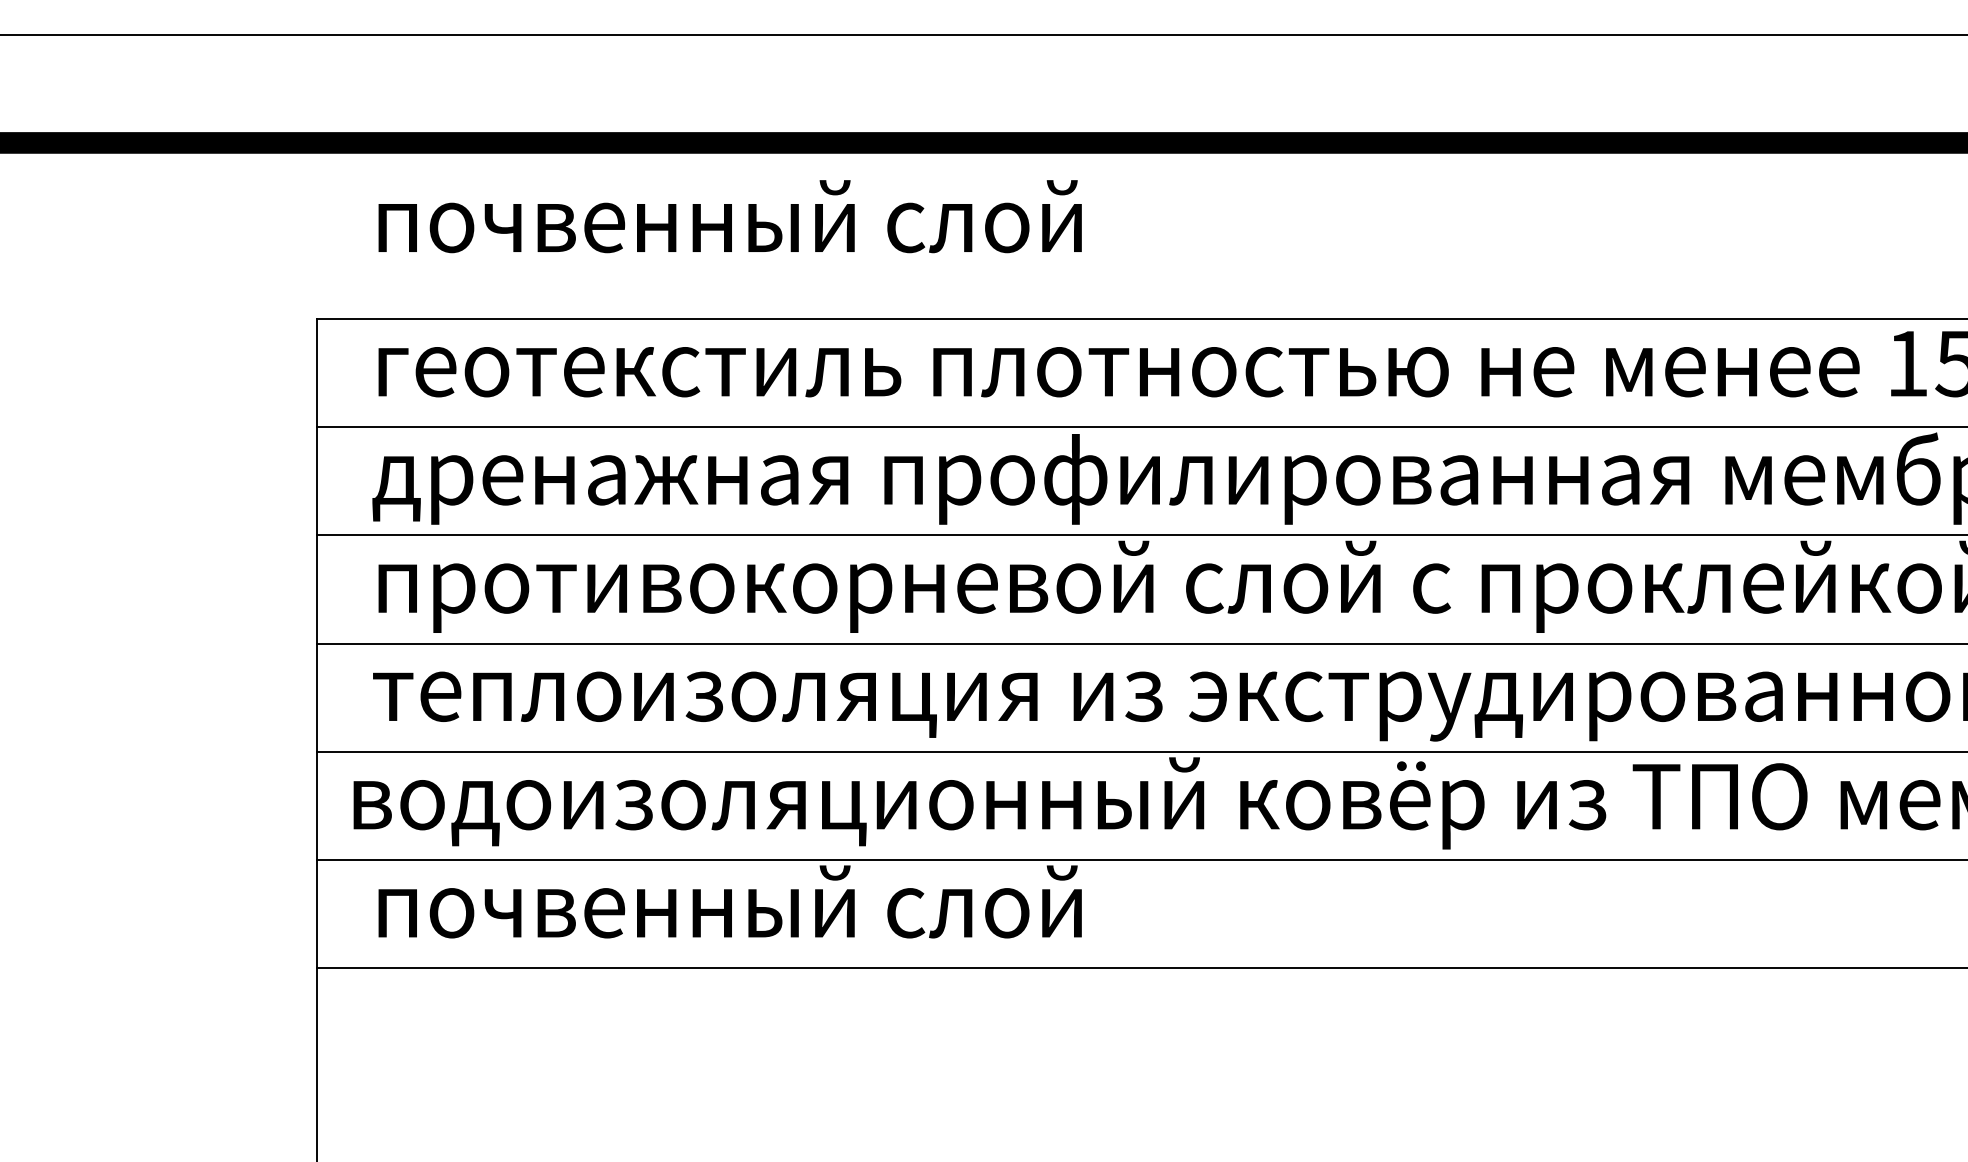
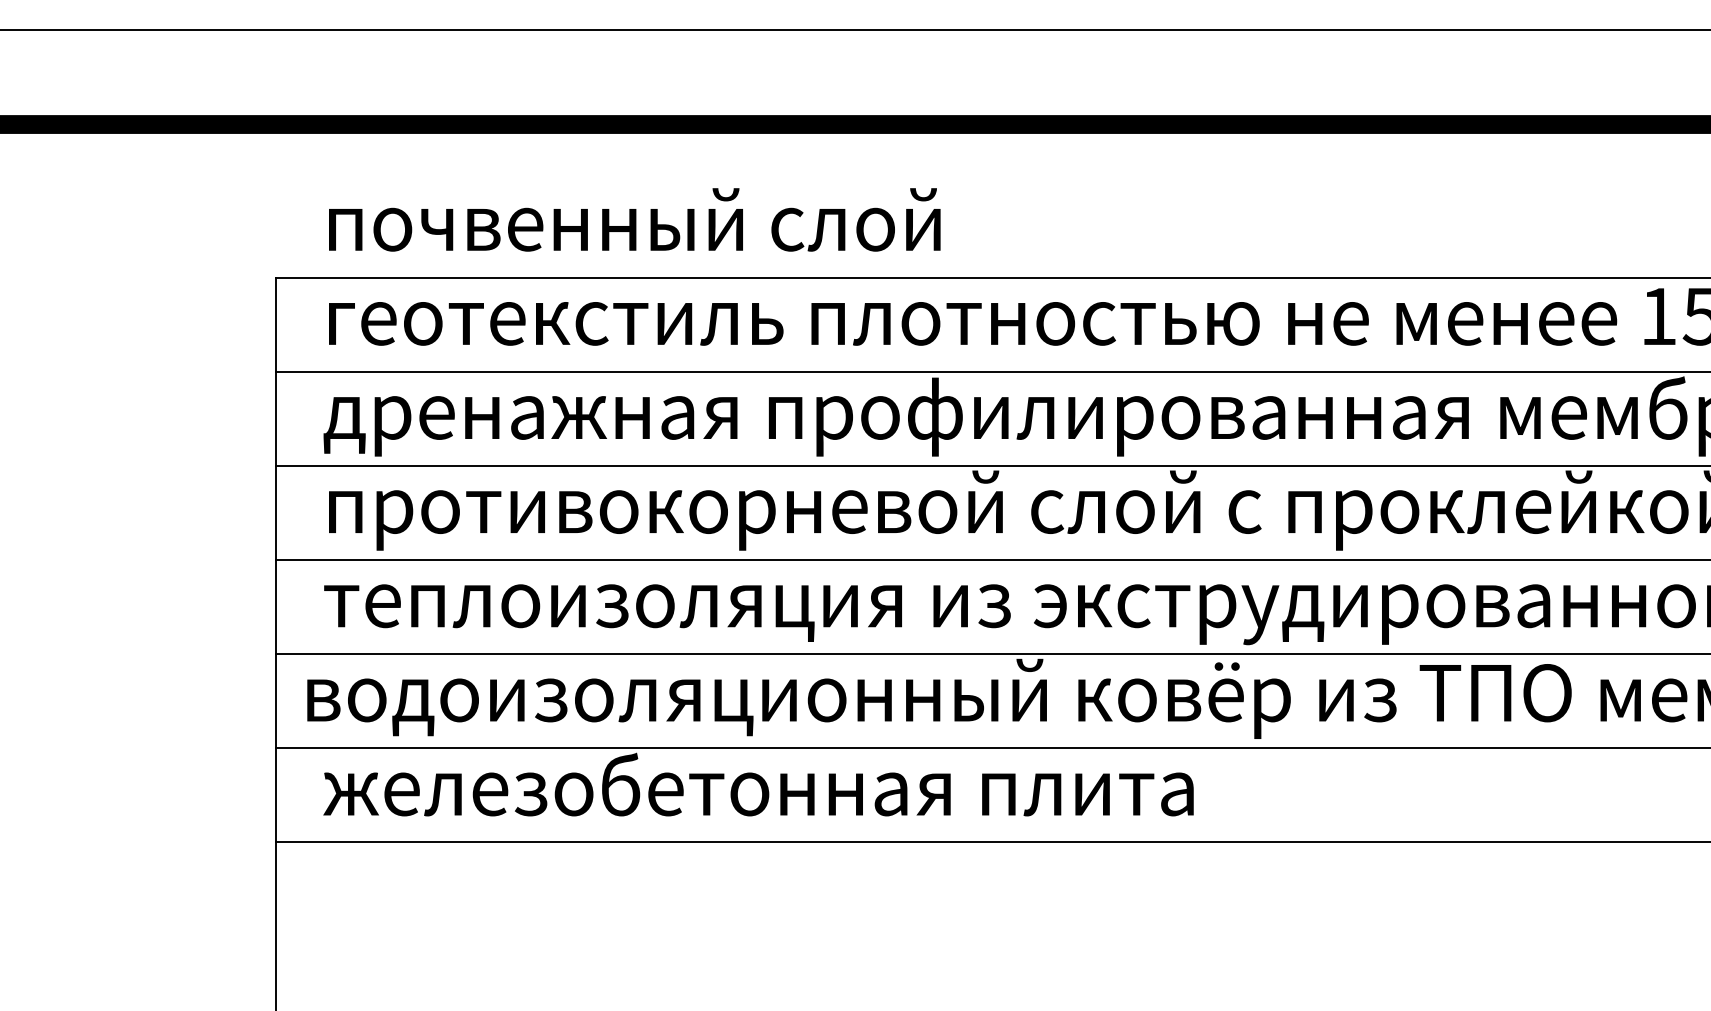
text: (729, 216) -> (634, 219), moved
text: (872, 901) -> (758, 784), почвенный слой -> железобетонная плита

